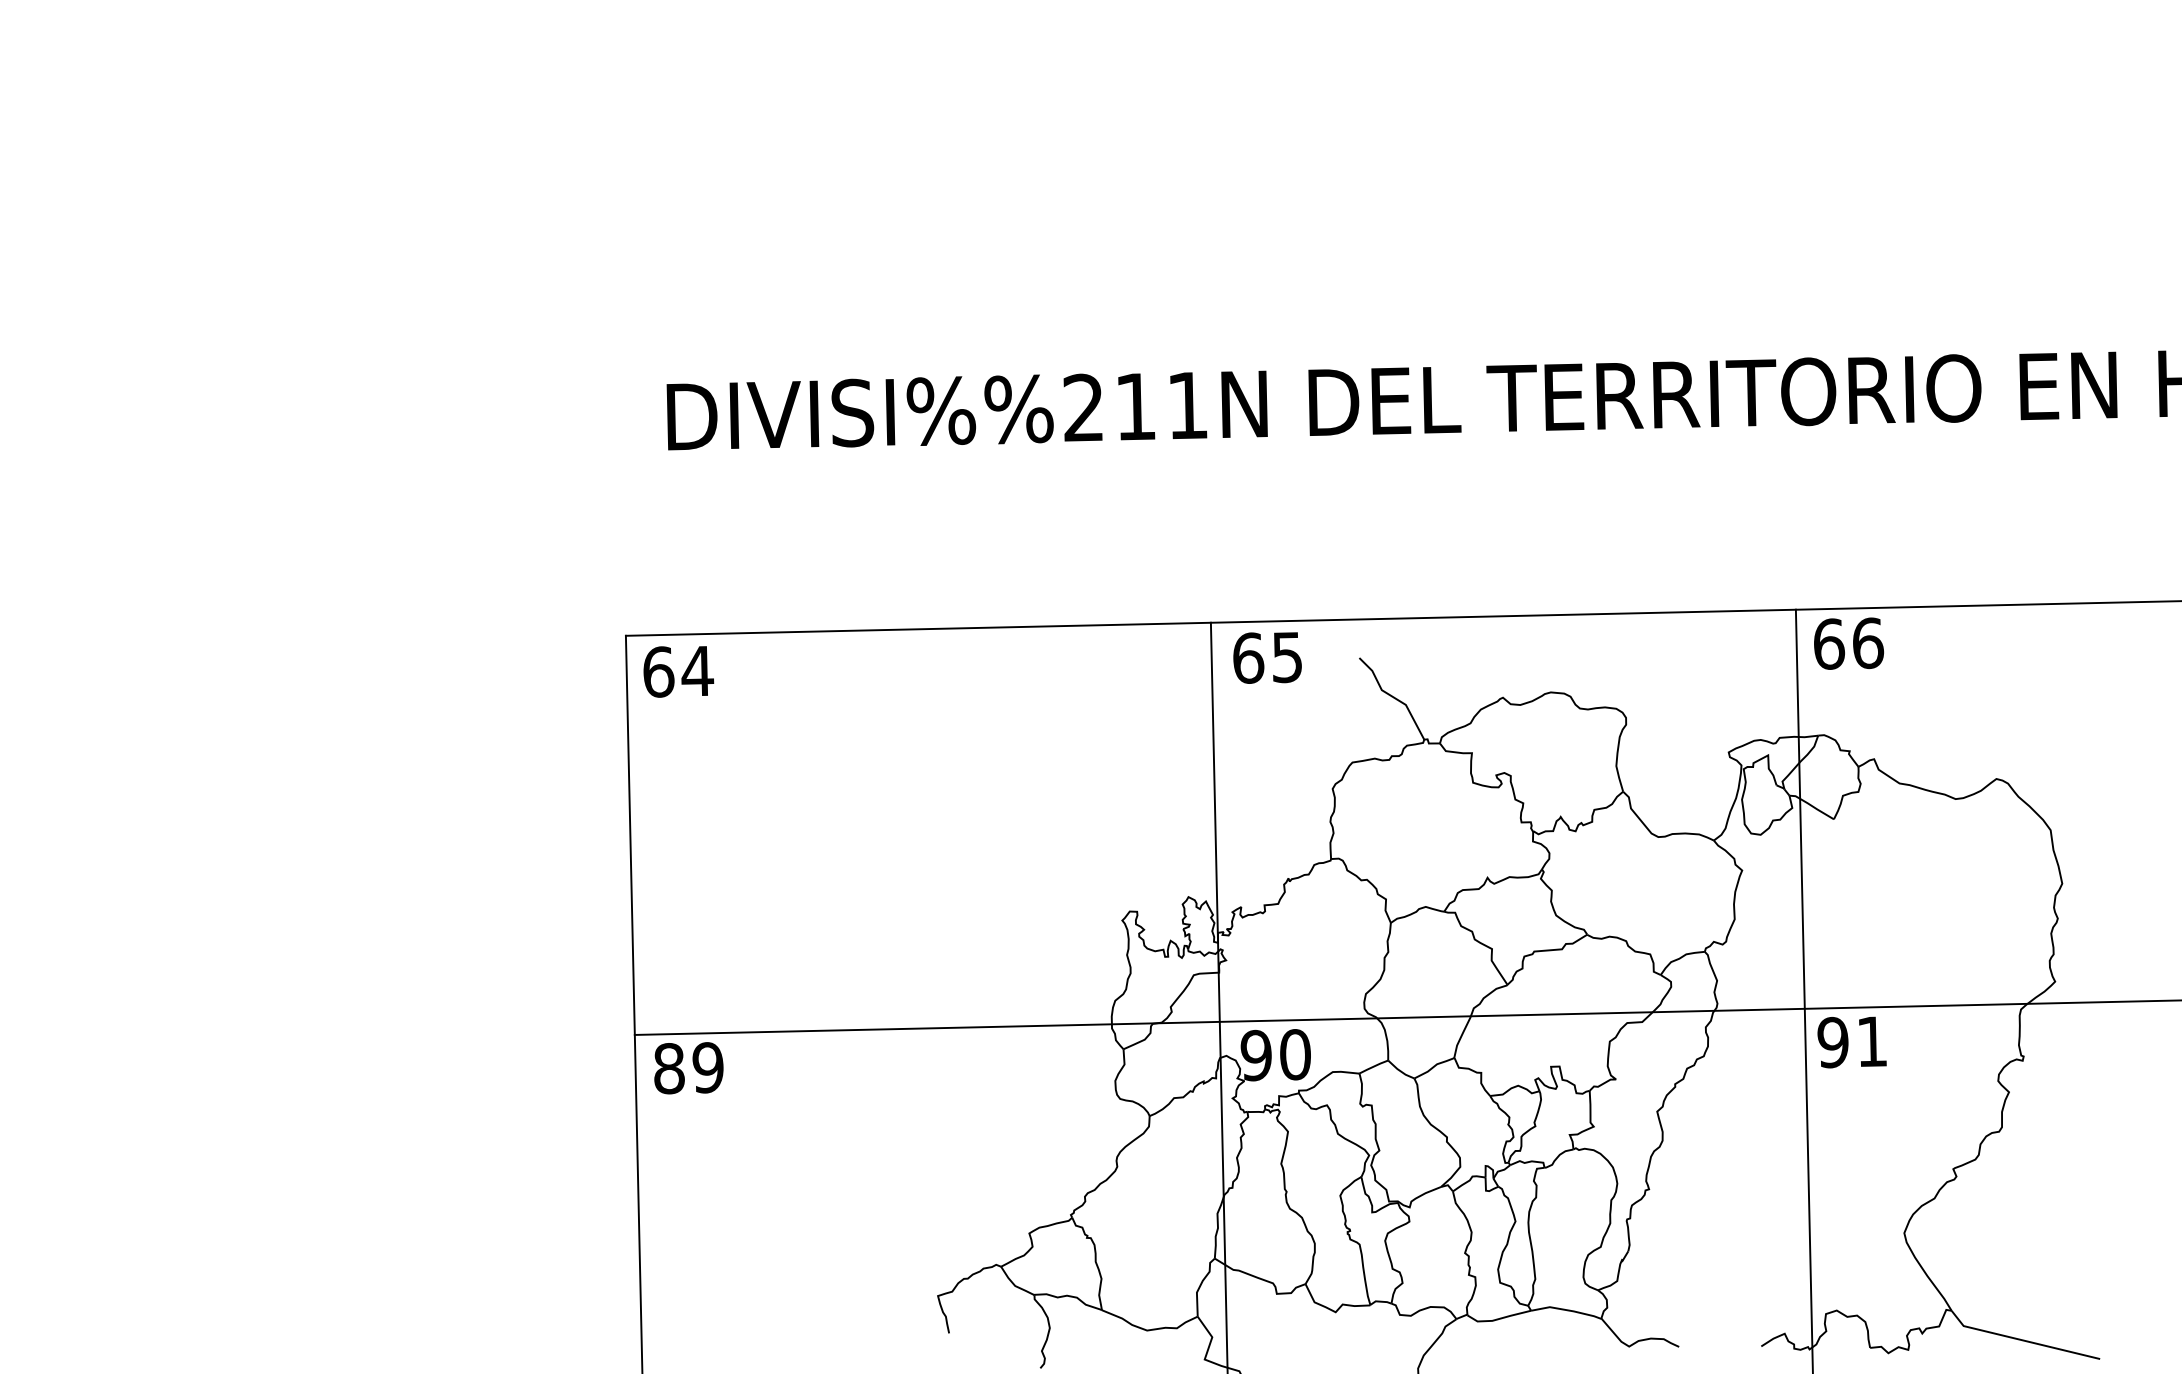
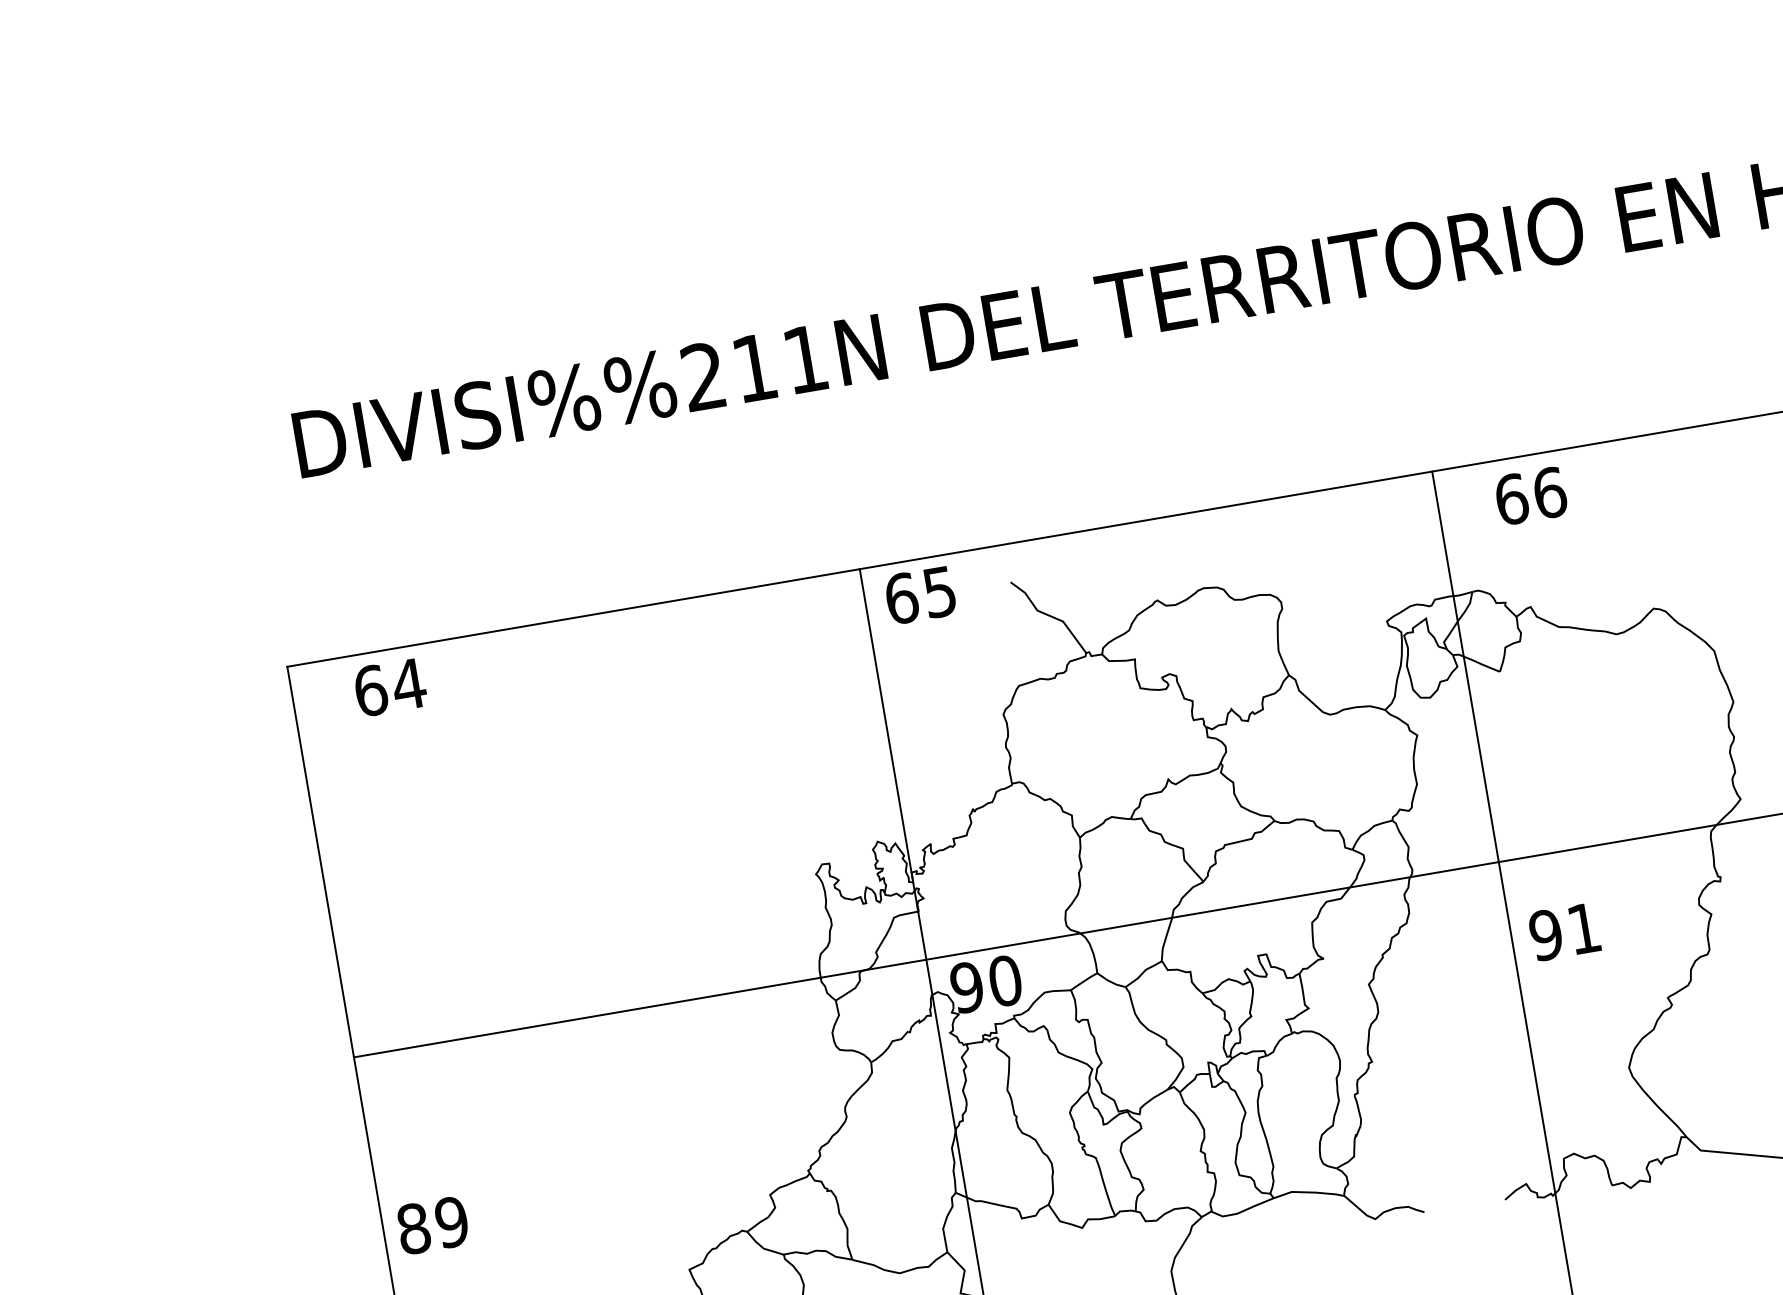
text: (1848, 643) -> (1530, 495), moved
text: (678, 671) -> (390, 687), moved
text: (1851, 1042) -> (1564, 932), moved
text: (688, 1068) -> (432, 1225), moved

